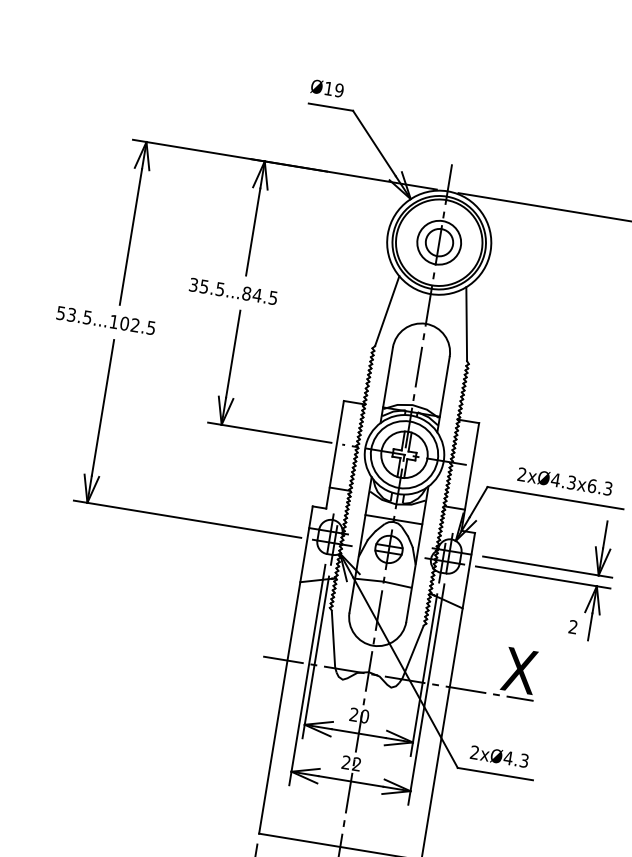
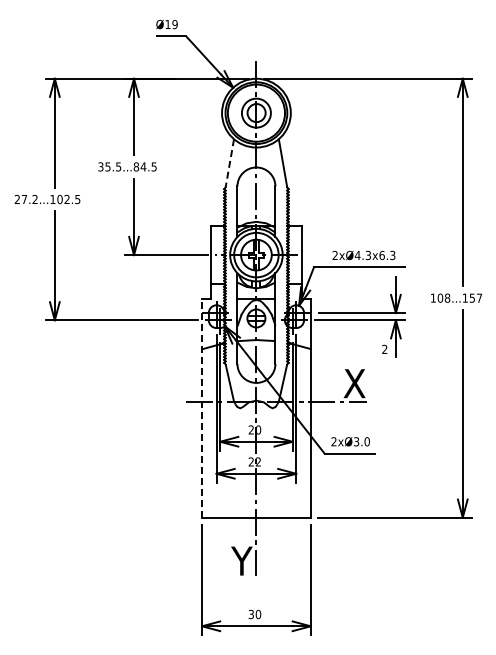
line: (386, 311) -> (229, 163), solid -> dashed
text: (73, 315) -> (25, 199), 53.5...102.5 -> 27.2...102.5
line: (286, 670) -> (202, 408), solid -> dashed
text: (515, 758) -> (361, 441), 2xØ4.3 -> 2xØ3.0

